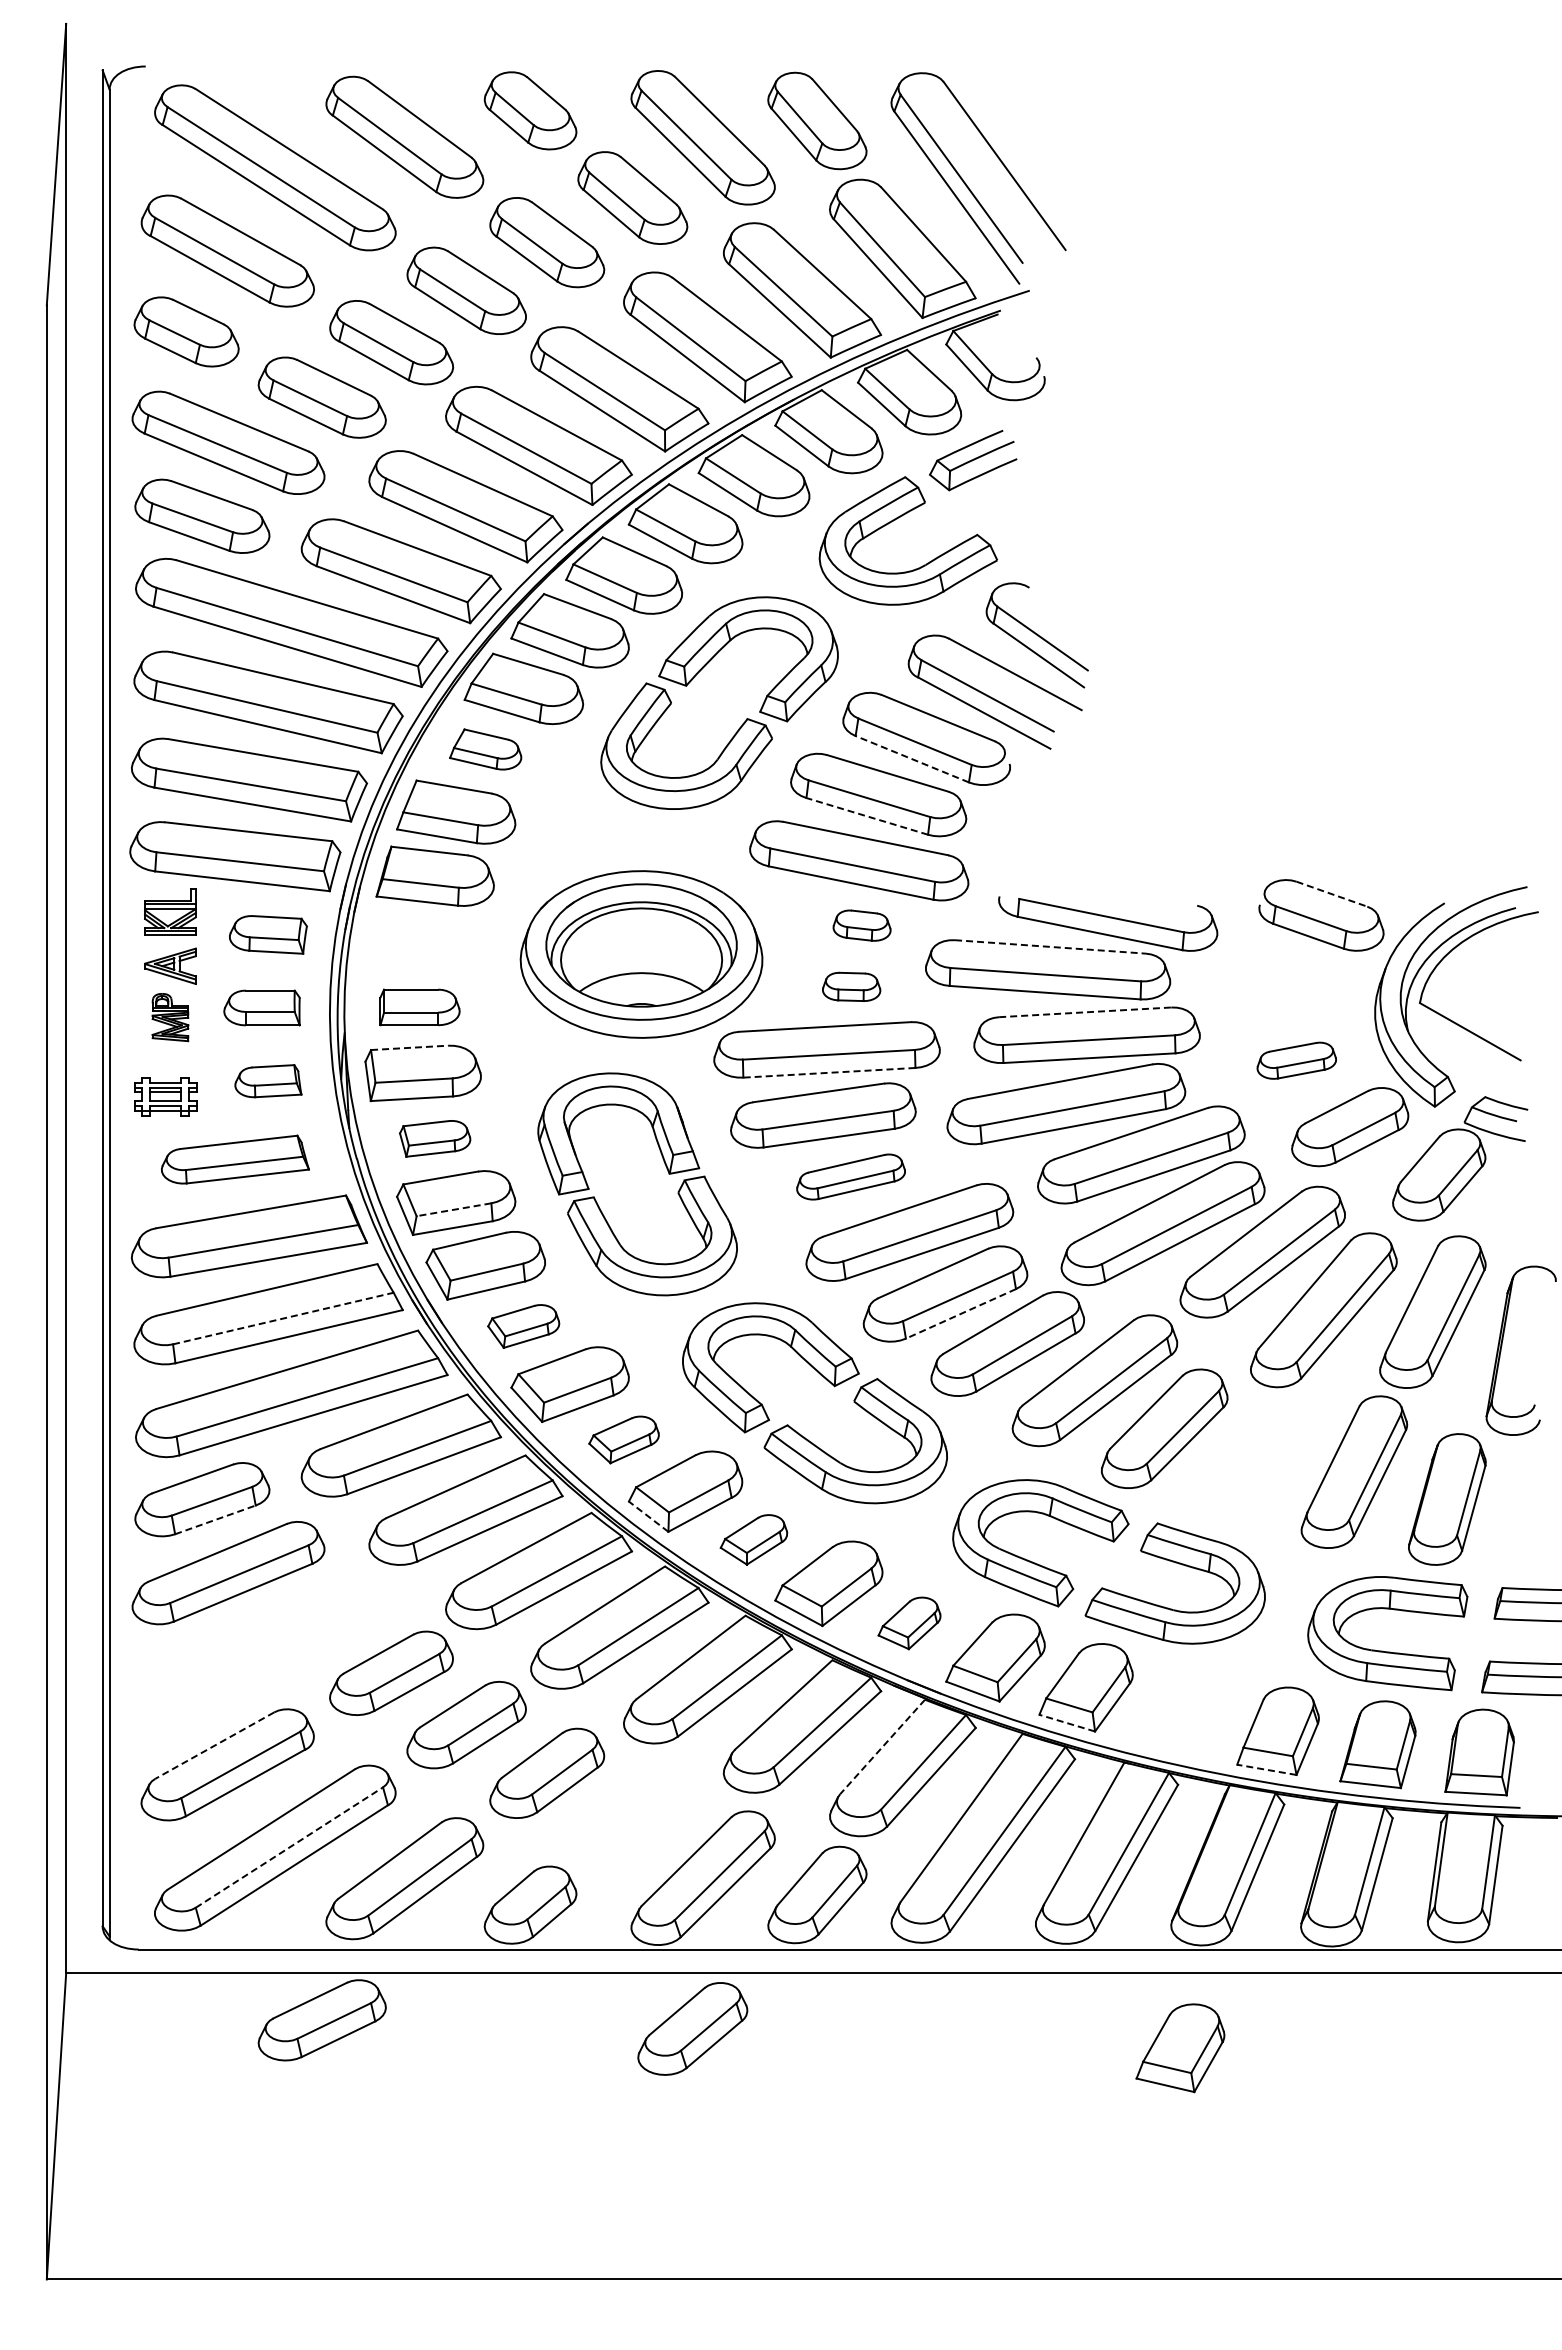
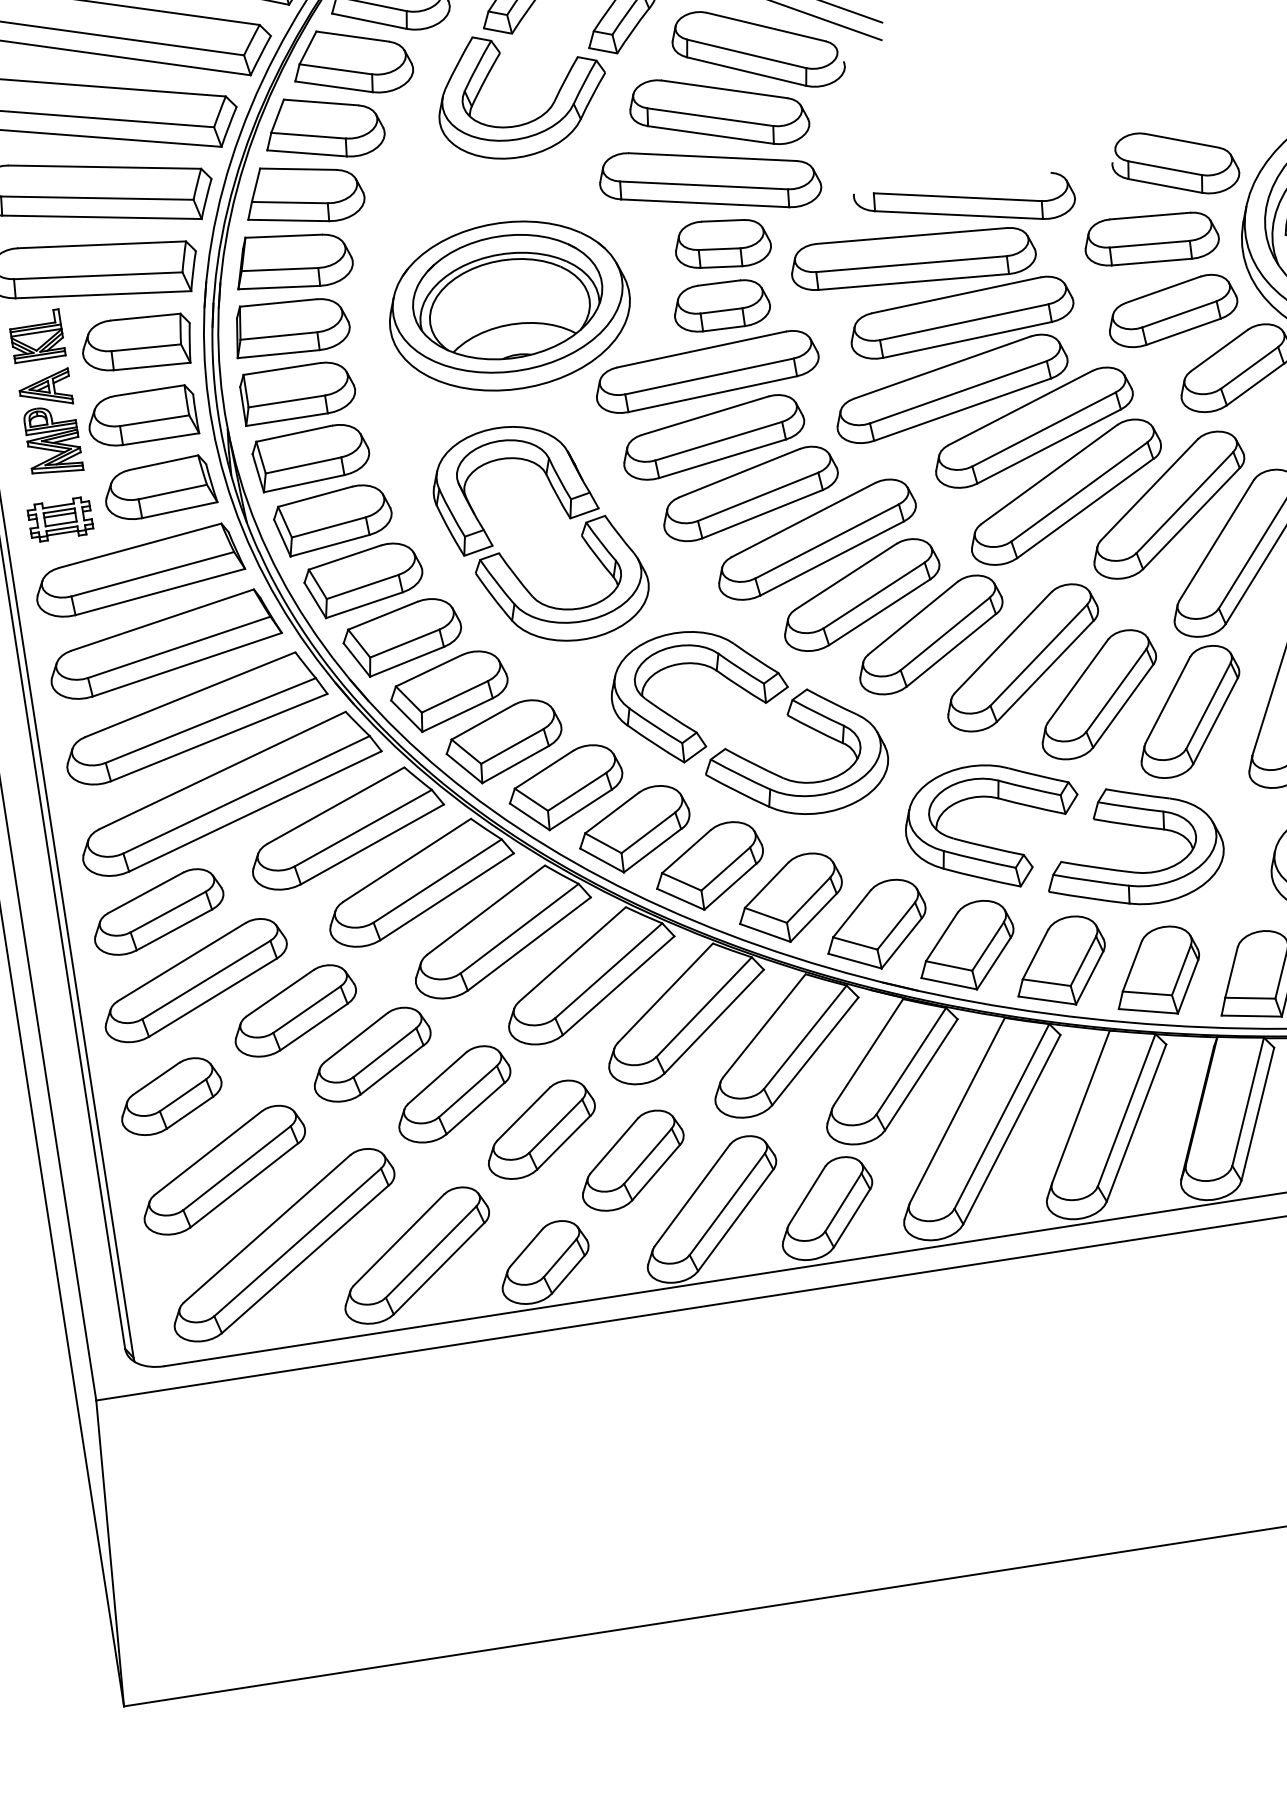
part: (485, 749) -> (323, 127), size x1.67
line: (911, 759) -> (745, 72), dashed -> solid
line: (867, 816) -> (711, 135), dashed -> solid
line: (1332, 894) -> (1182, 141), dashed -> solid
part: (861, 925) -> (721, 243), size x1.67
part: (268, 934) -> (137, 343), size x1.43
part: (422, 941) -> (290, 326), added
line: (1050, 946) -> (911, 235), dashed -> solid
part: (851, 986) -> (721, 305), size x1.67
part: (1286, 986) -> (1151, 238), added
part: (261, 1007) -> (141, 416), size x1.43
part: (419, 1007) -> (297, 392), size x1.43
line: (1085, 1012) -> (956, 295), dashed -> solid
part: (170, 1017) -> (53, 440), size x1.43
line: (409, 1047) -> (293, 433), dashed -> solid
part: (1296, 1060) -> (1172, 310), size x1.67
line: (828, 1072) -> (711, 394), dashed -> solid
part: (268, 1080) -> (159, 487), size x1.67
part: (434, 1138) -> (332, 519), size x1.67
part: (235, 1159) -> (139, 570), size x1.43
part: (850, 1176) -> (749, 493), size x1.67
line: (454, 1209) -> (363, 586), dashed -> solid
line: (960, 1314) -> (879, 612), dashed -> solid
line: (283, 1318) -> (210, 720), dashed -> solid
part: (523, 1326) -> (449, 691), size x1.67
part: (623, 1439) -> (565, 788), size x1.67
part: (1251, 1459) -> (1189, 711), added
line: (648, 1516) -> (601, 860), dashed -> solid
line: (215, 1519) -> (174, 929), dashed -> solid
part: (753, 1539) -> (709, 867), size x1.67
part: (909, 1623) -> (876, 926), size x1.67
part: (186, 1683) -> (170, 1096), added
line: (1066, 1723) -> (1046, 1000), dashed -> solid
line: (214, 1745) -> (208, 1153), dashed -> solid
line: (882, 1747) -> (868, 1052), dashed -> solid
line: (1266, 1769) -> (1251, 1015), dashed -> solid
line: (289, 1847) -> (297, 1242), dashed -> solid
part: (321, 2020) -> (294, 1011), moved
part: (692, 2028) -> (632, 1160), moved
part: (1180, 2048) -> (1157, 972), moved

